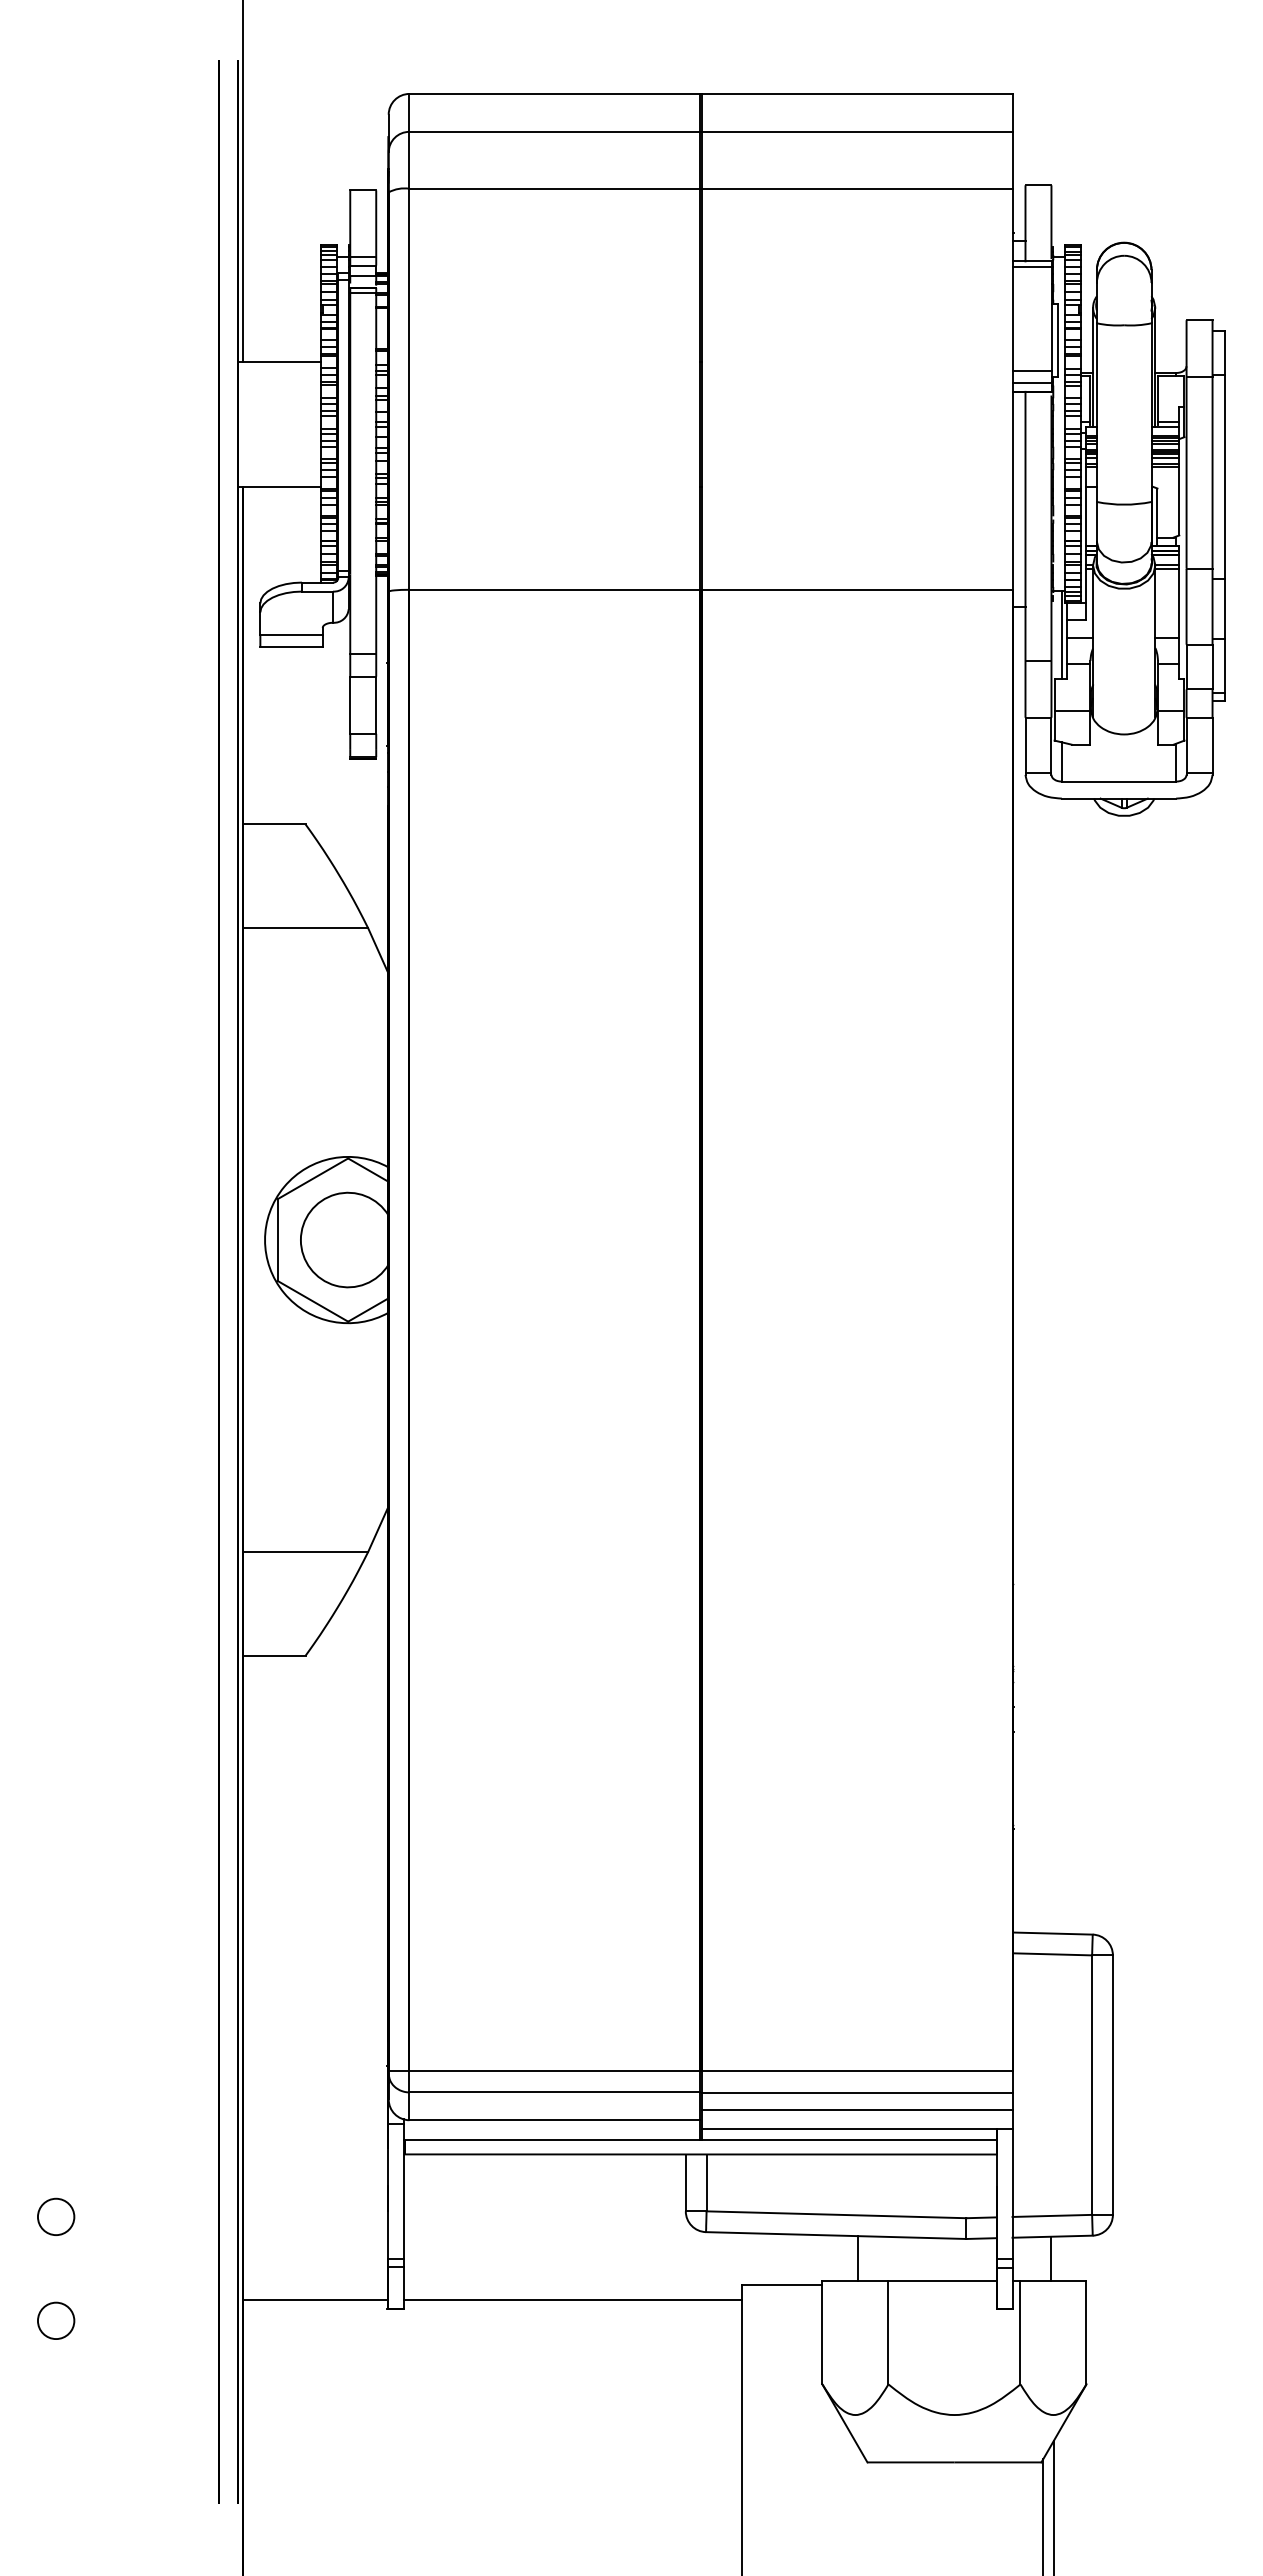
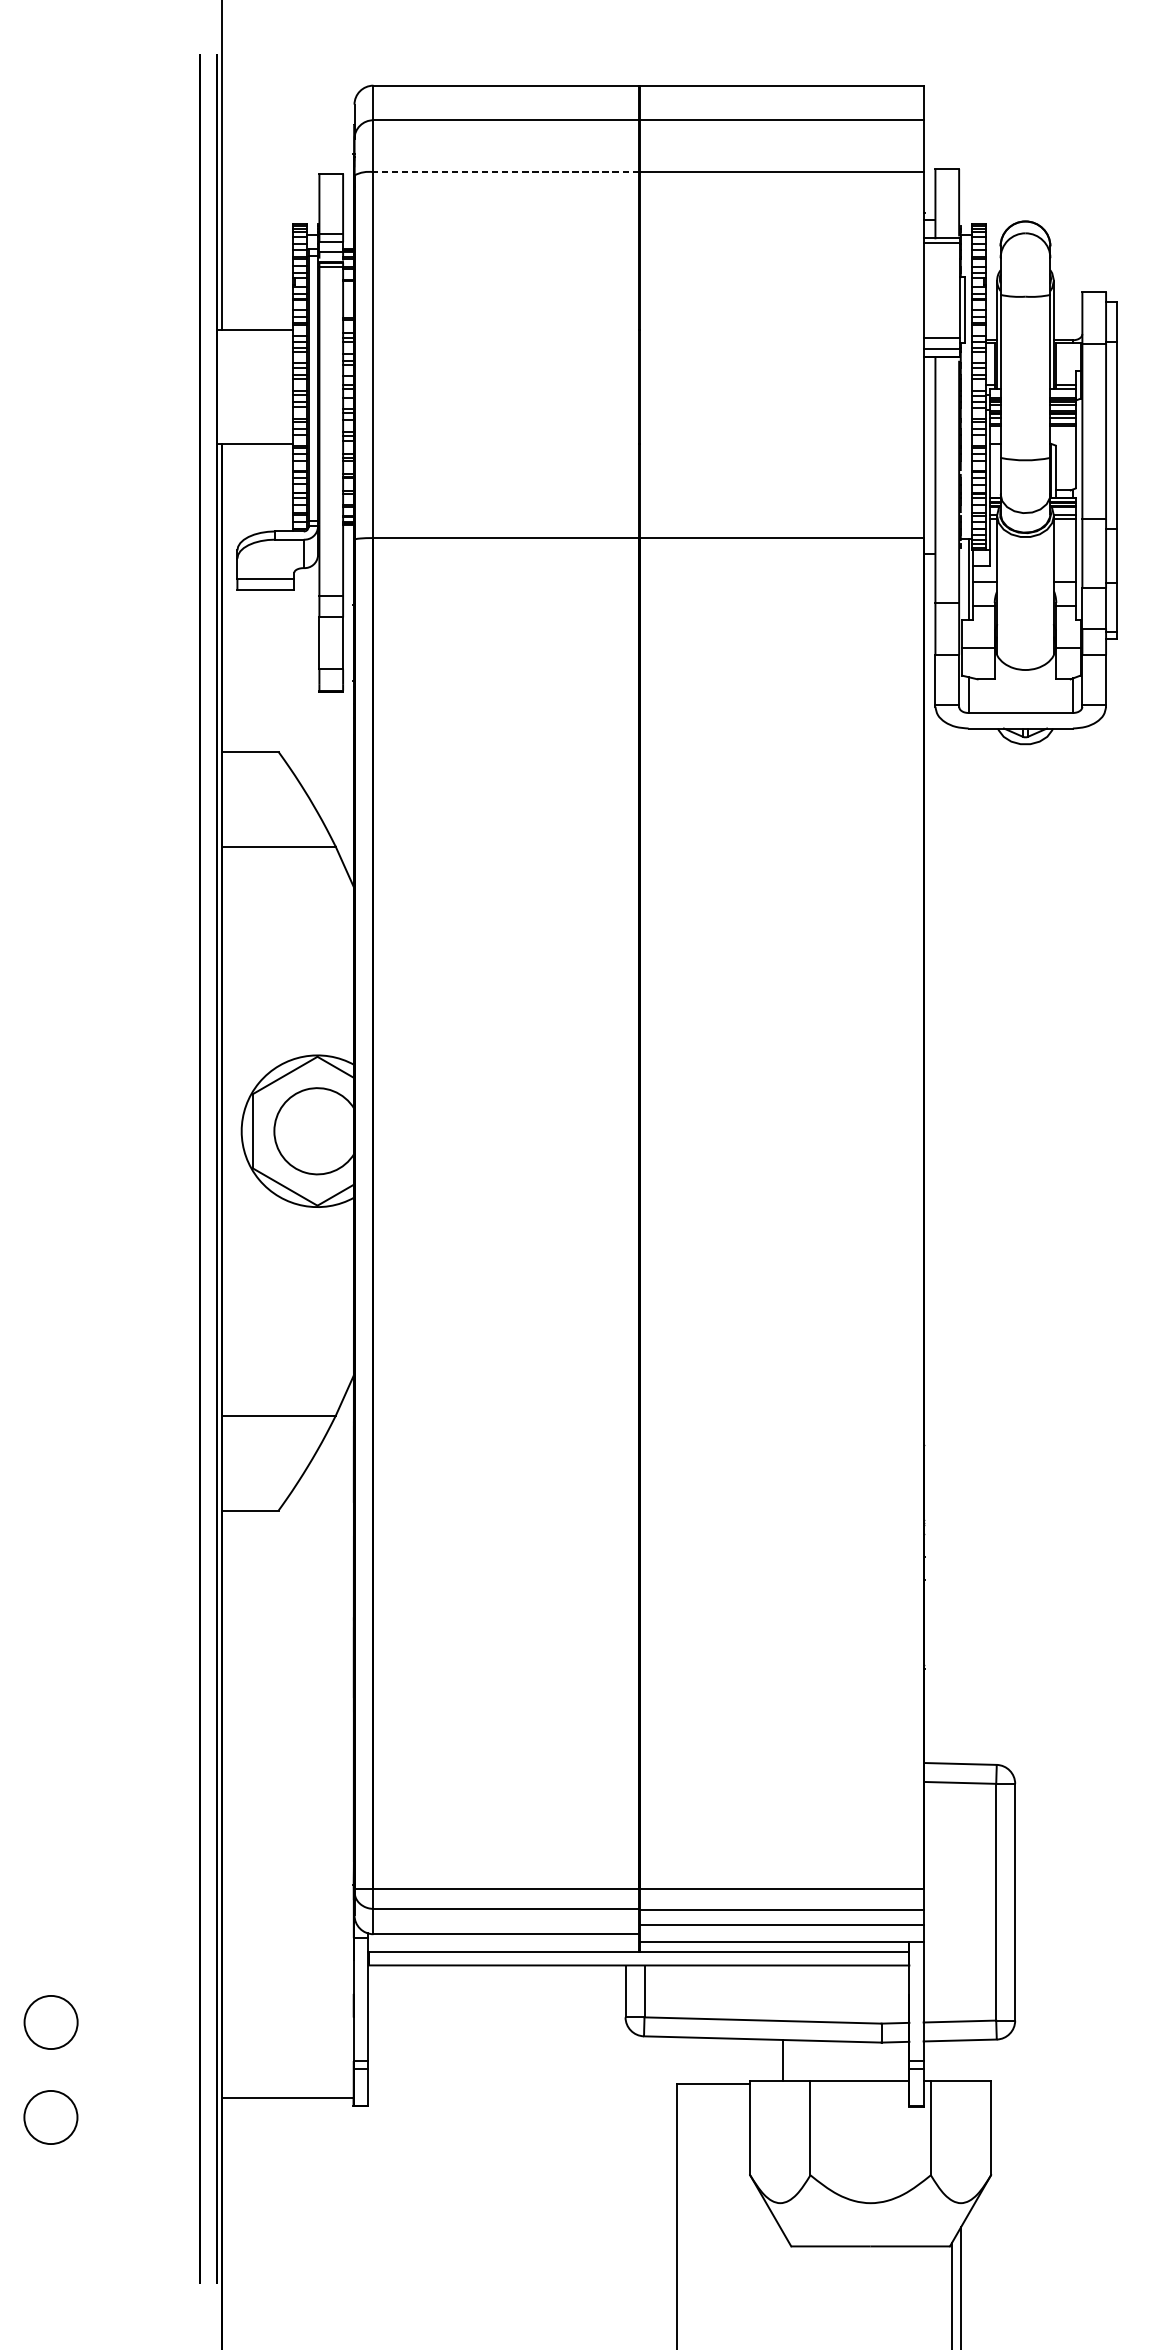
line: (554, 188) -> (505, 171), solid -> dashed
circle: (55, 2216) -> (50, 2022), size x1.6
line: (1050, 2258) -> (958, 2060), removed
line: (572, 2300) -> (522, 2098), removed
circle: (56, 2320) -> (51, 2116), size x1.6

